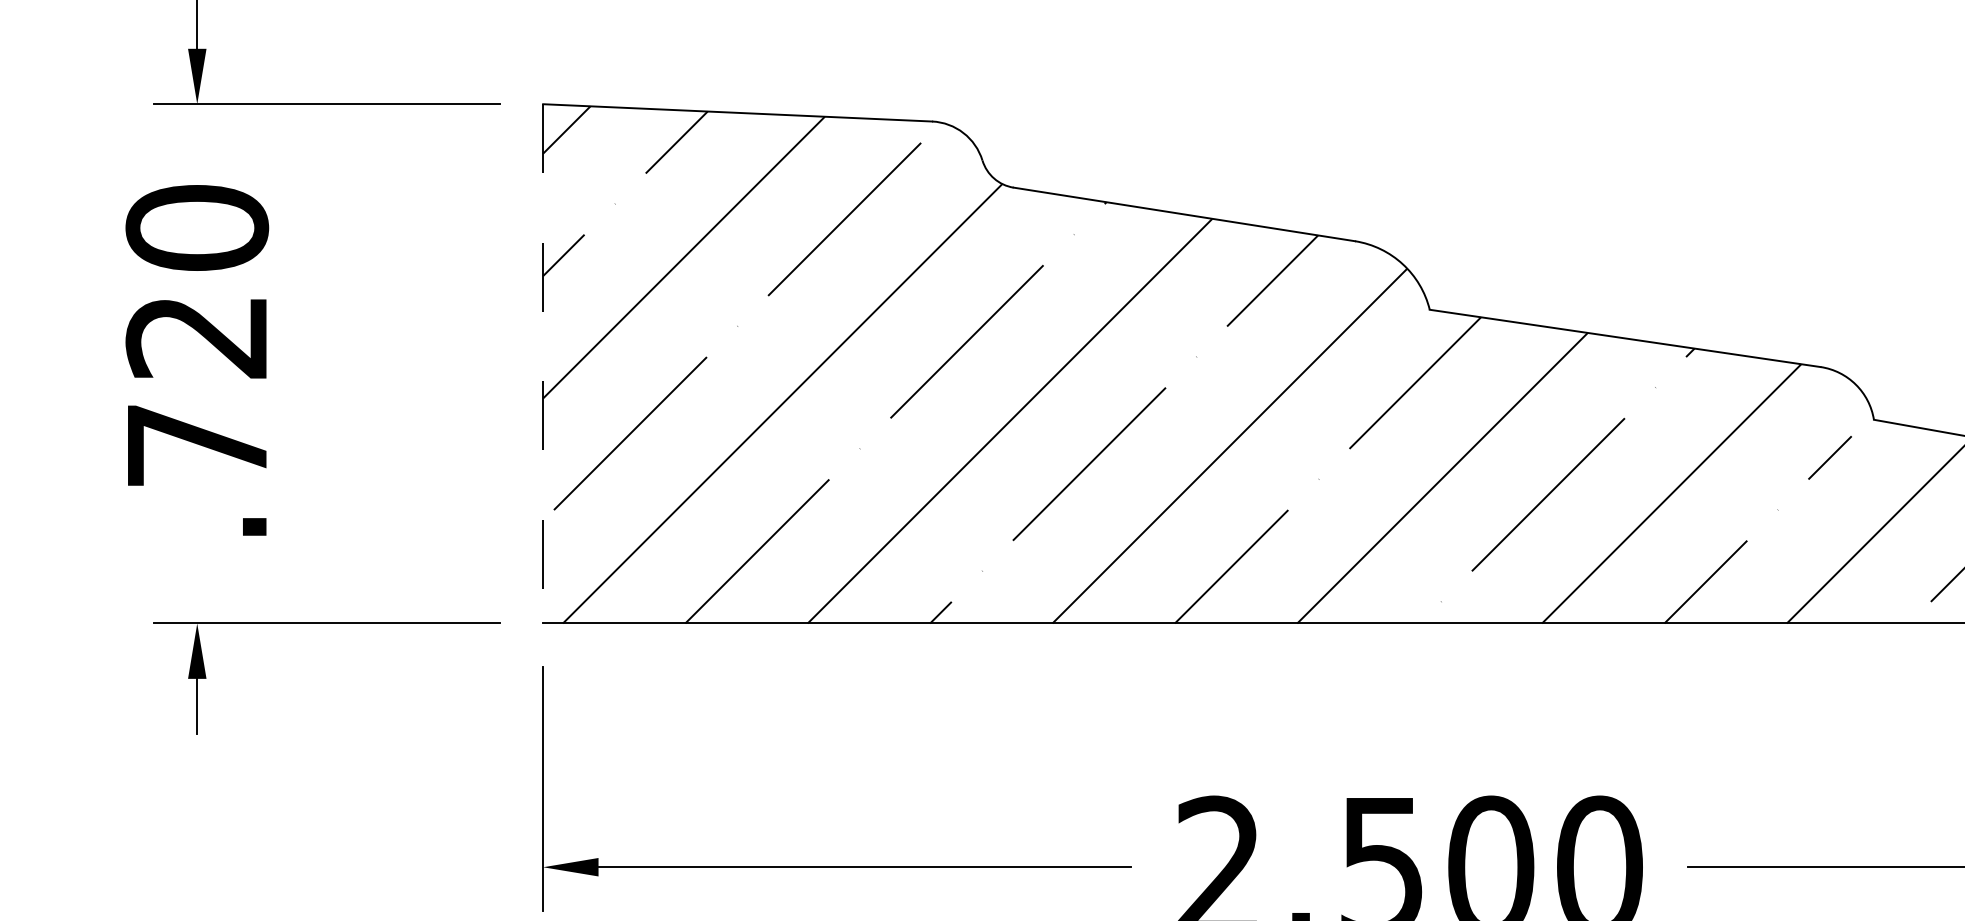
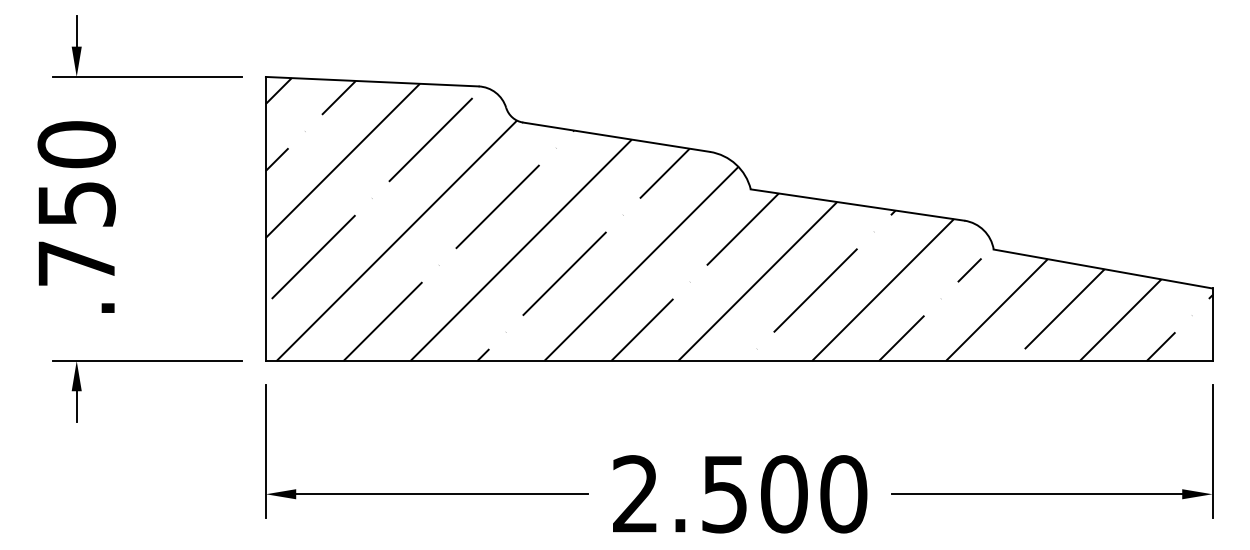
text: (196, 337) -> (76, 204), .720 -> .750
line: (542, 363) -> (265, 218), dashed -> solid

